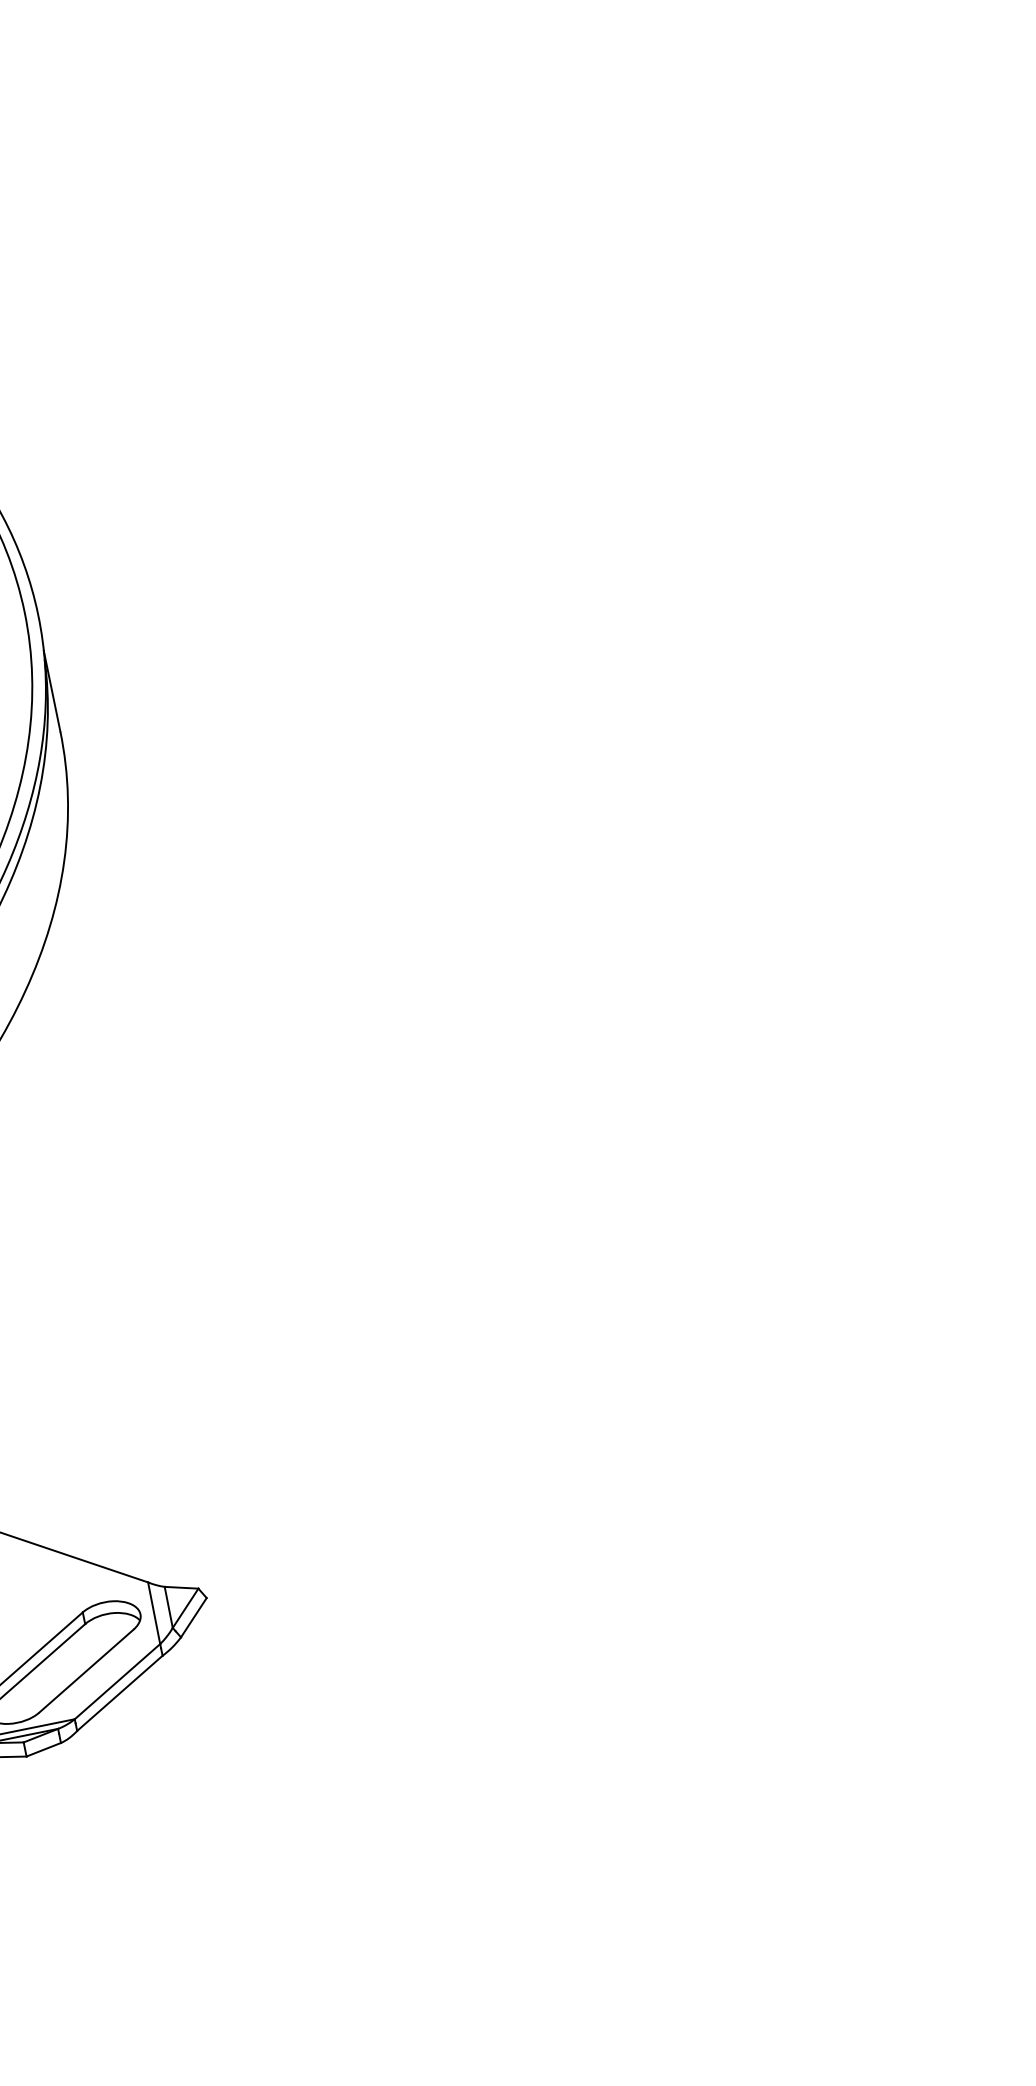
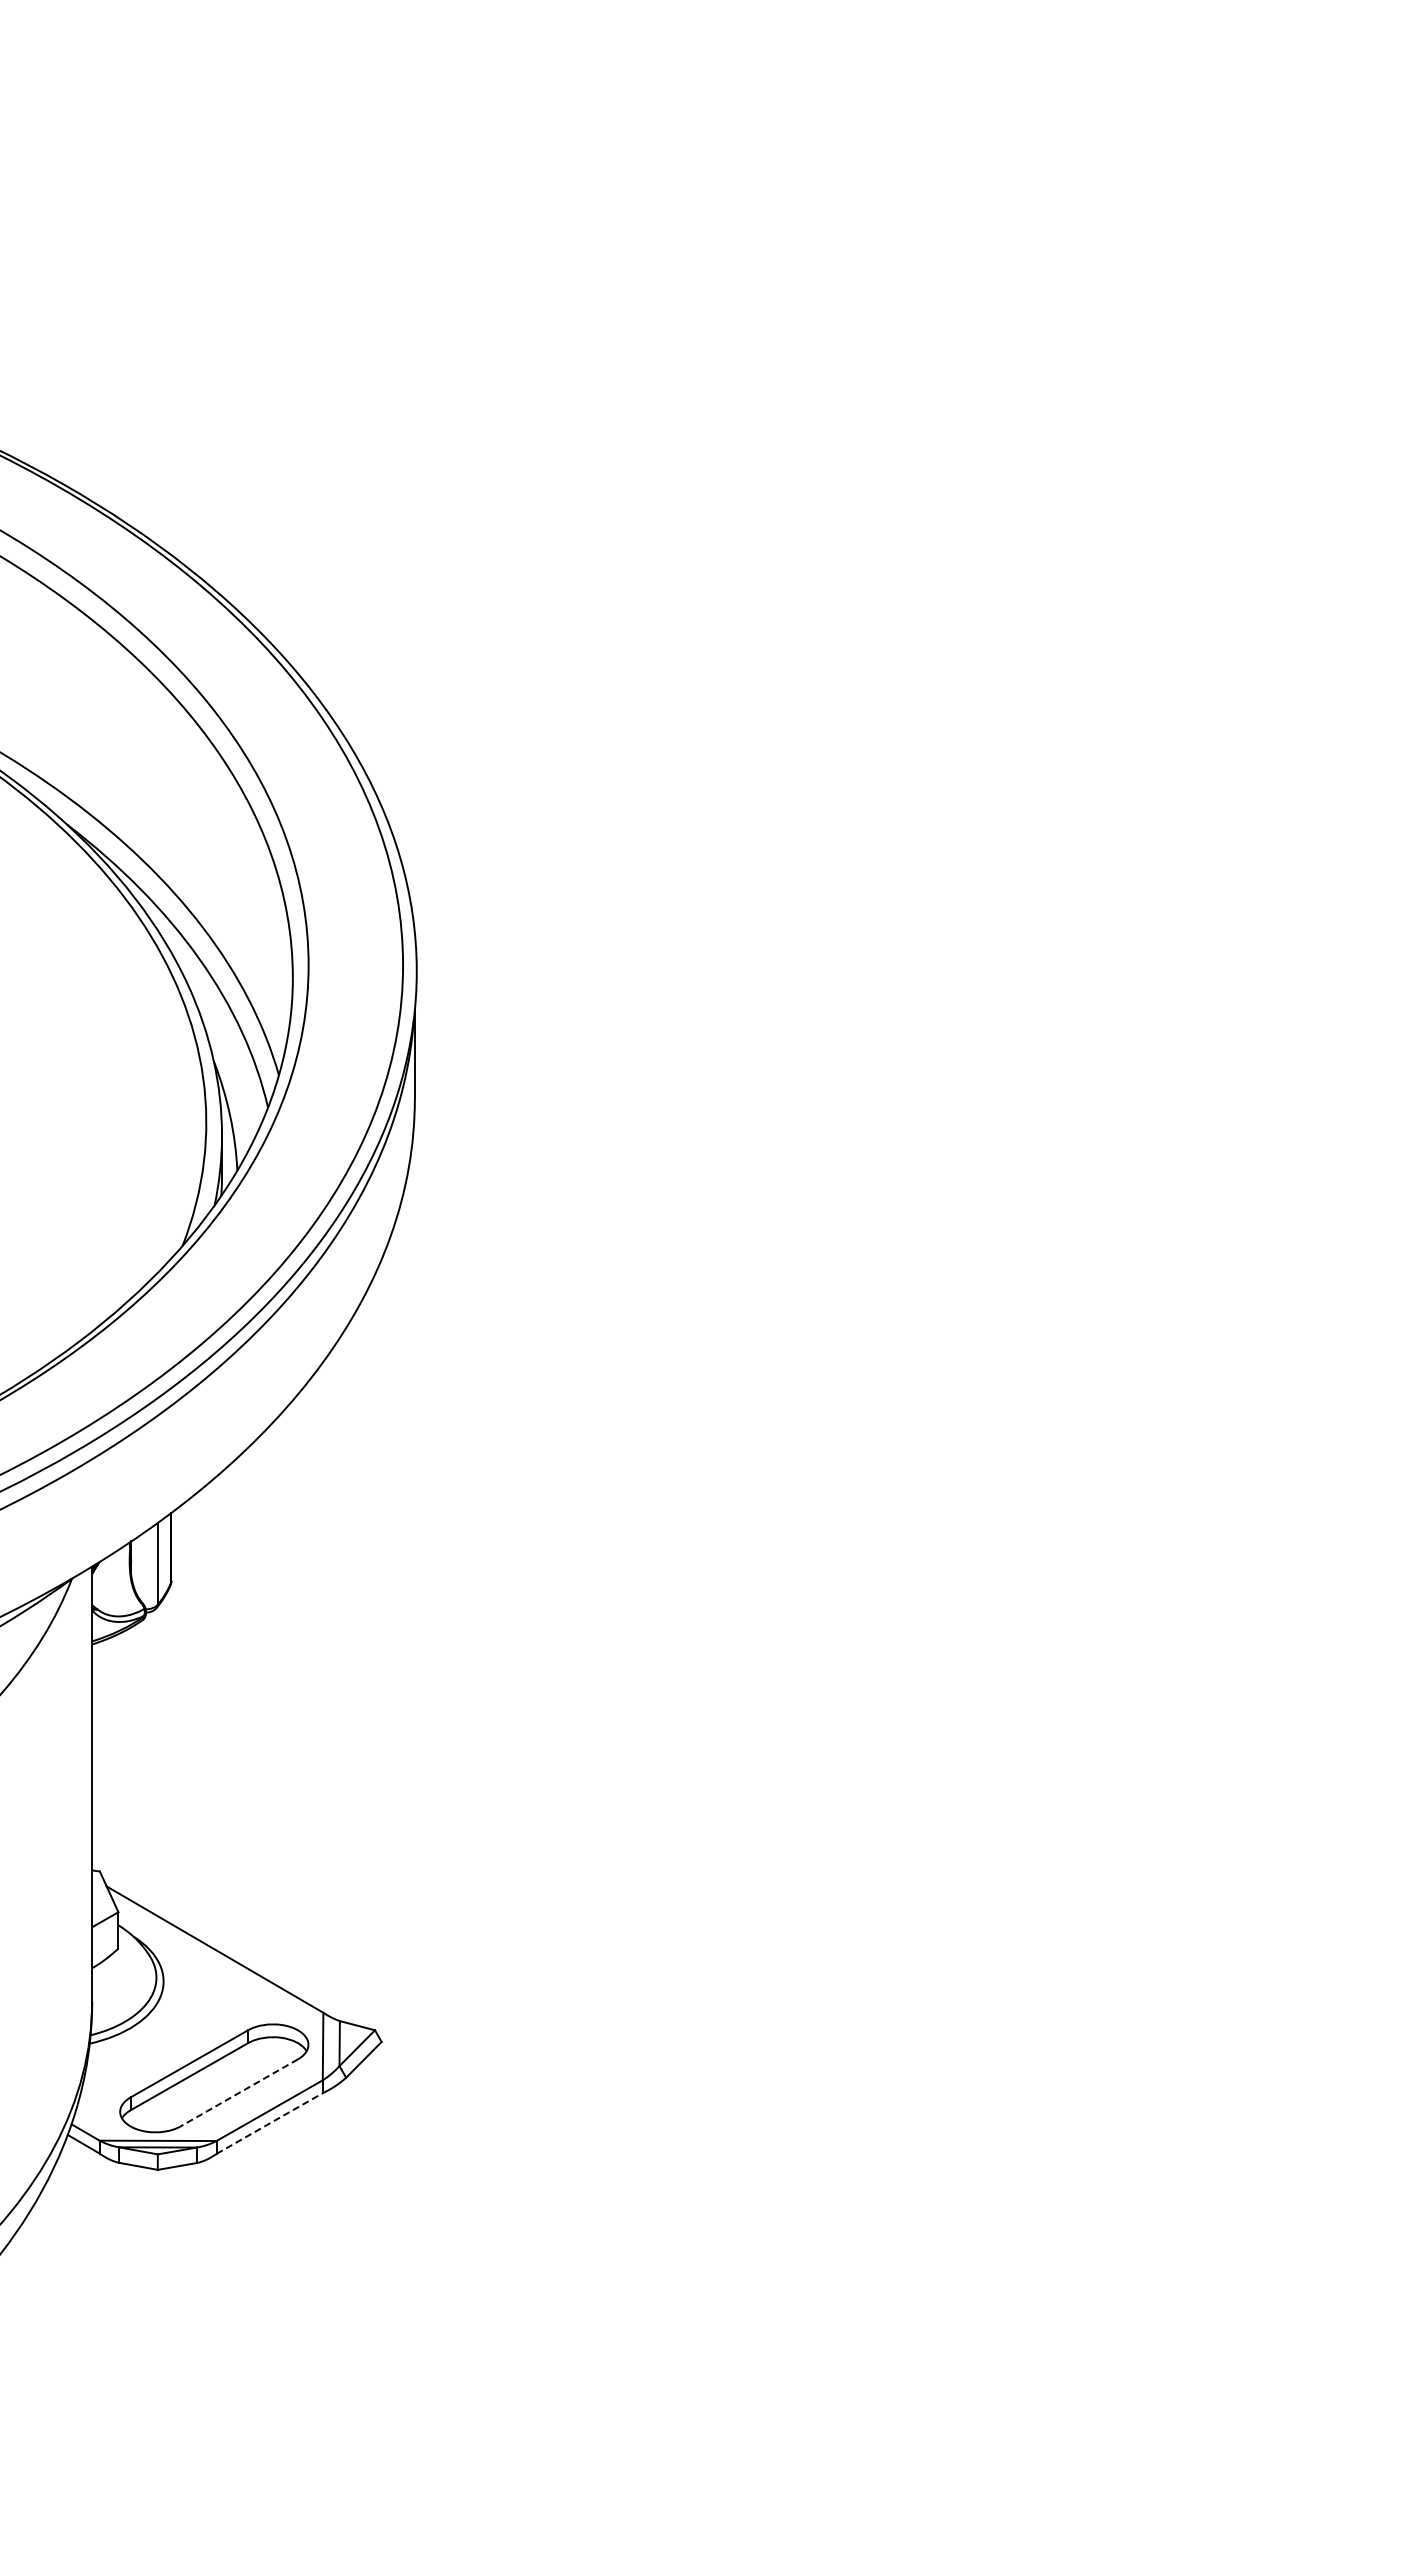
line: (86, 1670) -> (239, 2092), solid -> dashed
line: (120, 1693) -> (270, 2123), solid -> dashed

